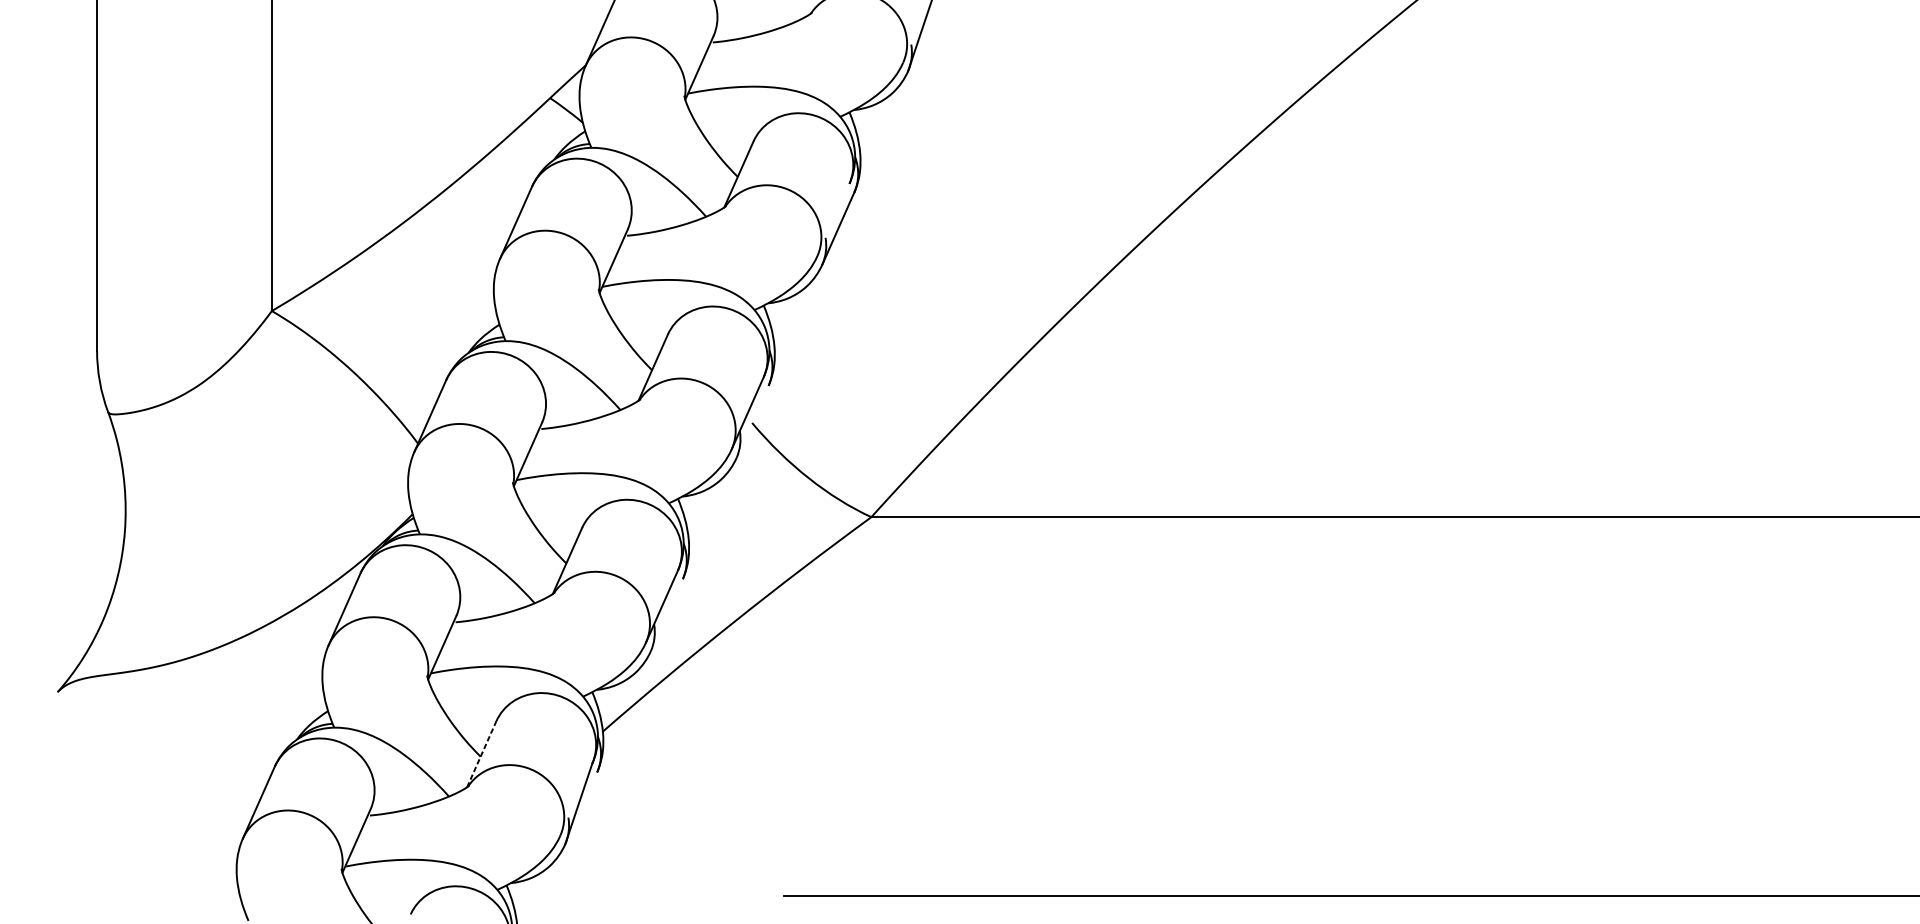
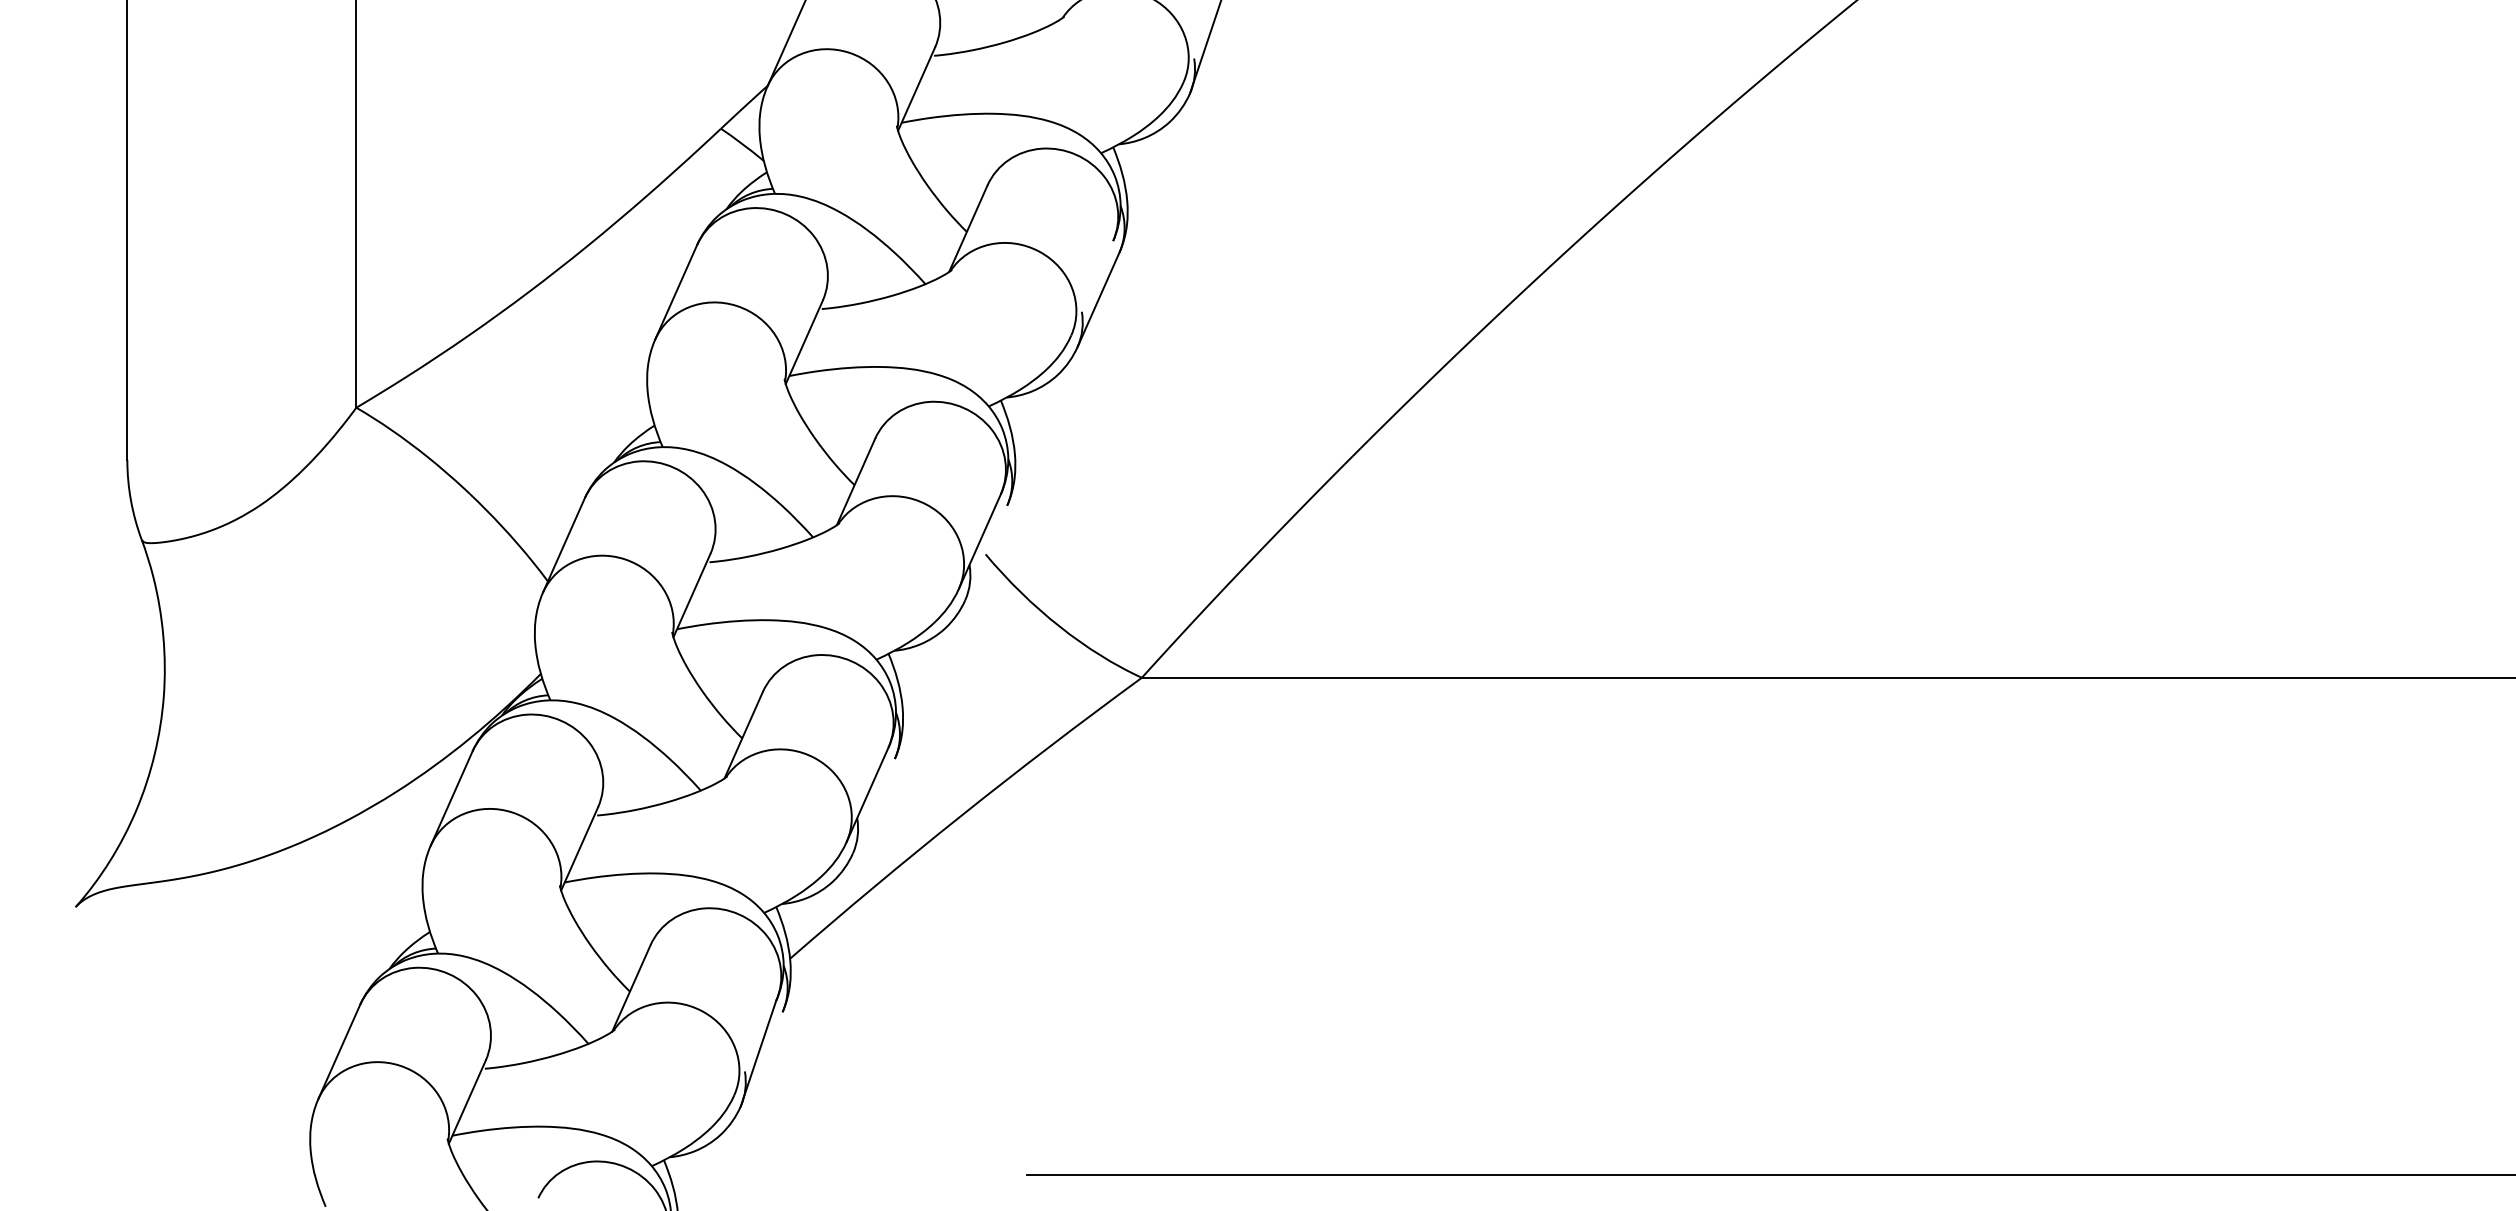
line: (481, 753) -> (631, 987), dashed -> solid

